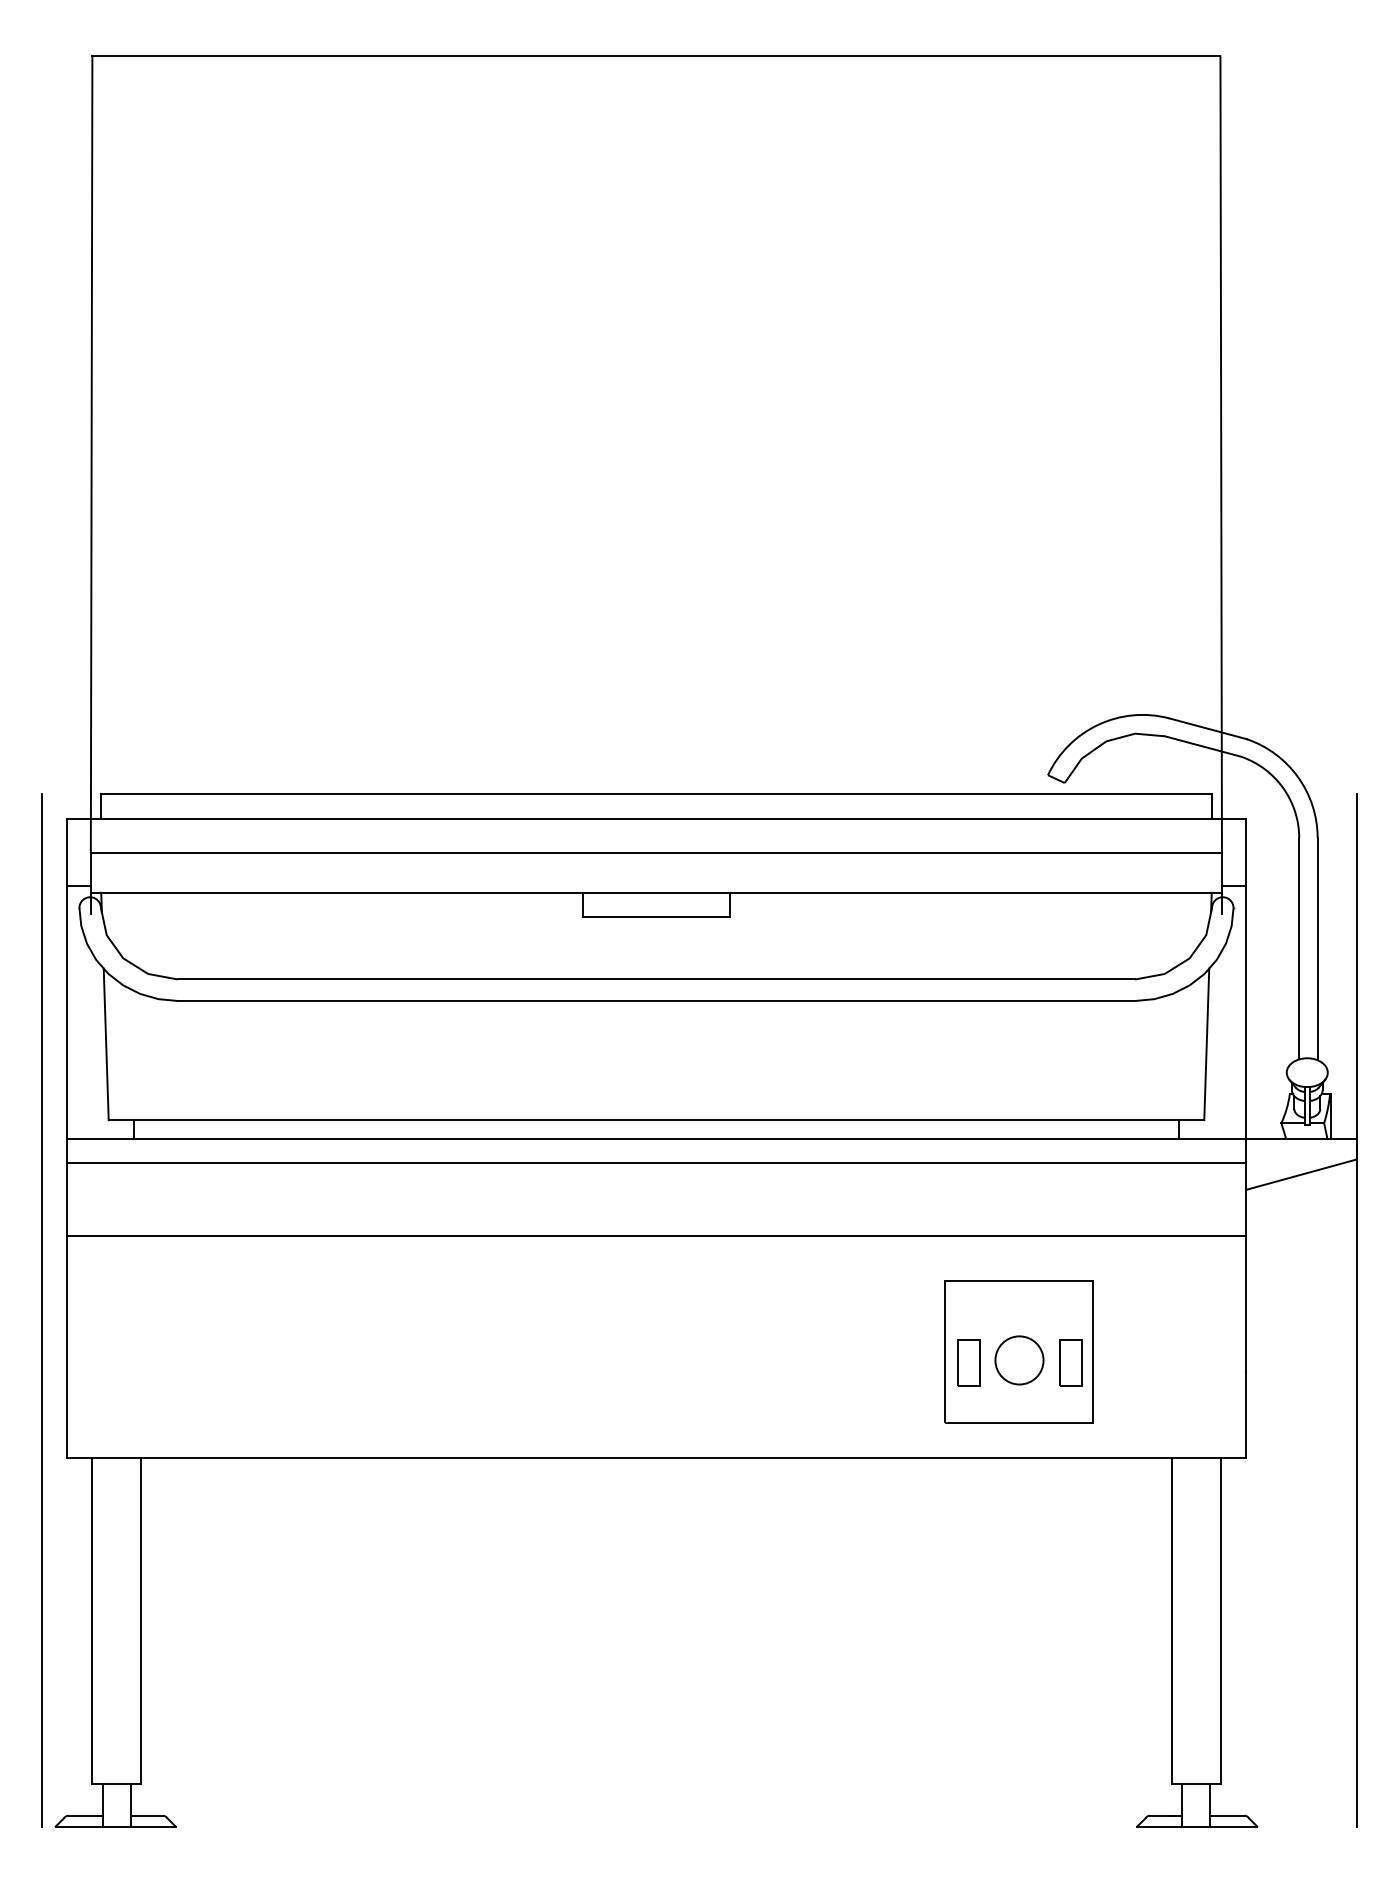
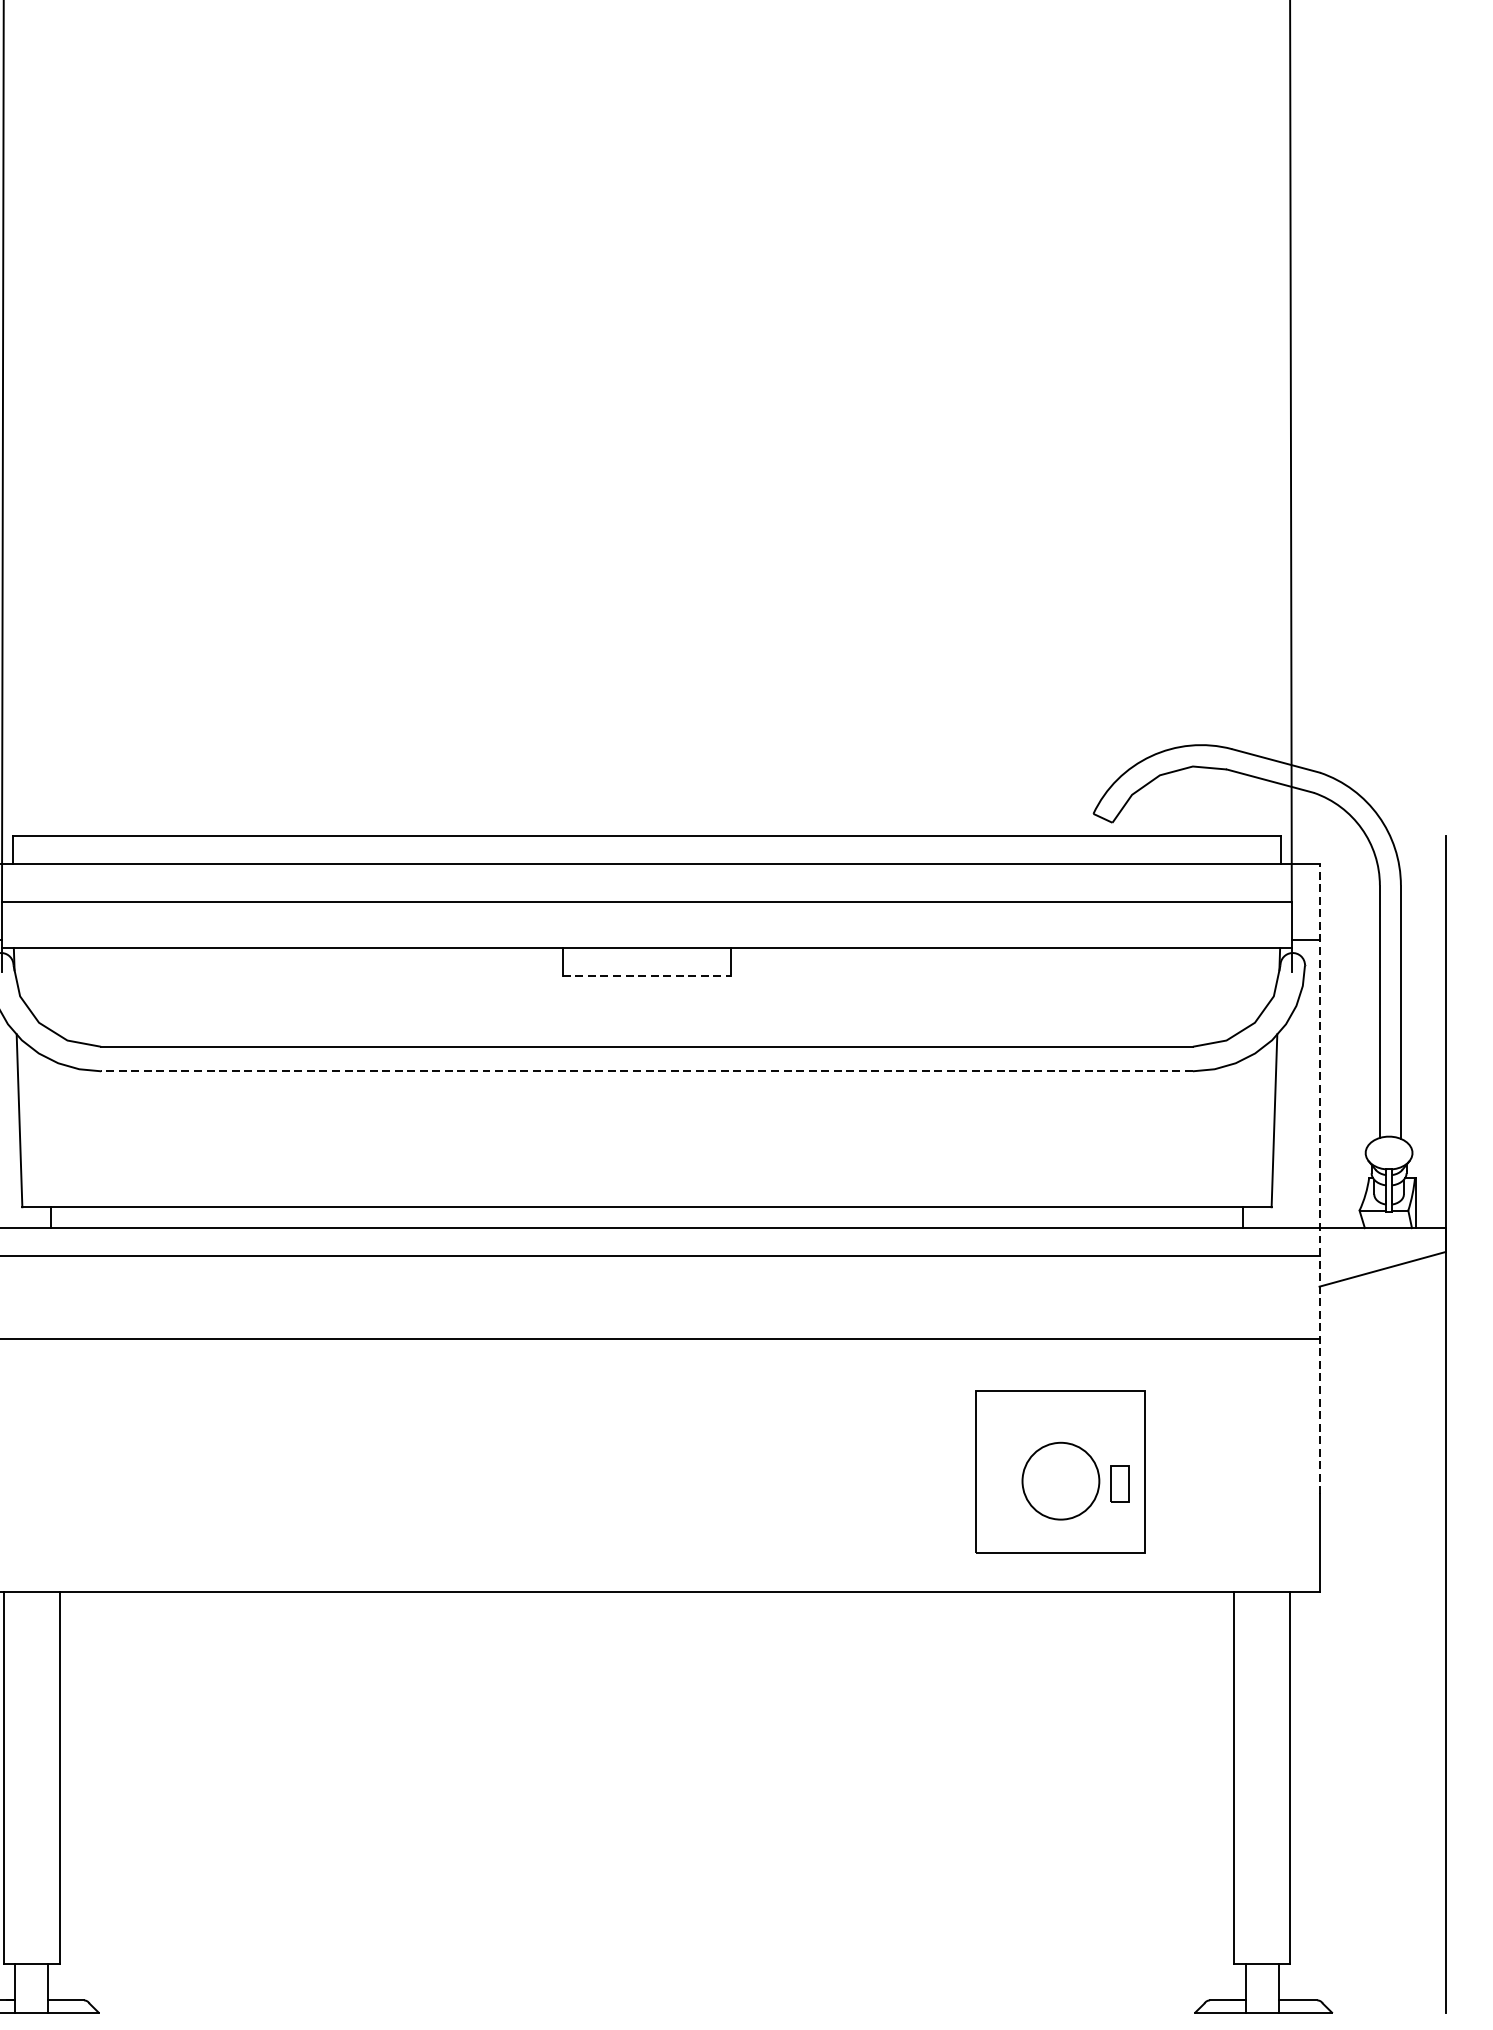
line: (656, 917) -> (647, 976), solid -> dashed
line: (656, 1000) -> (647, 1070), solid -> dashed
line: (1246, 1095) -> (1319, 1179), solid -> dashed
circle: (1019, 1360) -> (1060, 1481), size x1.4
part: (968, 1362) -> (1002, 1483), removed
part: (1070, 1362) -> (1119, 1483), size x0.7

